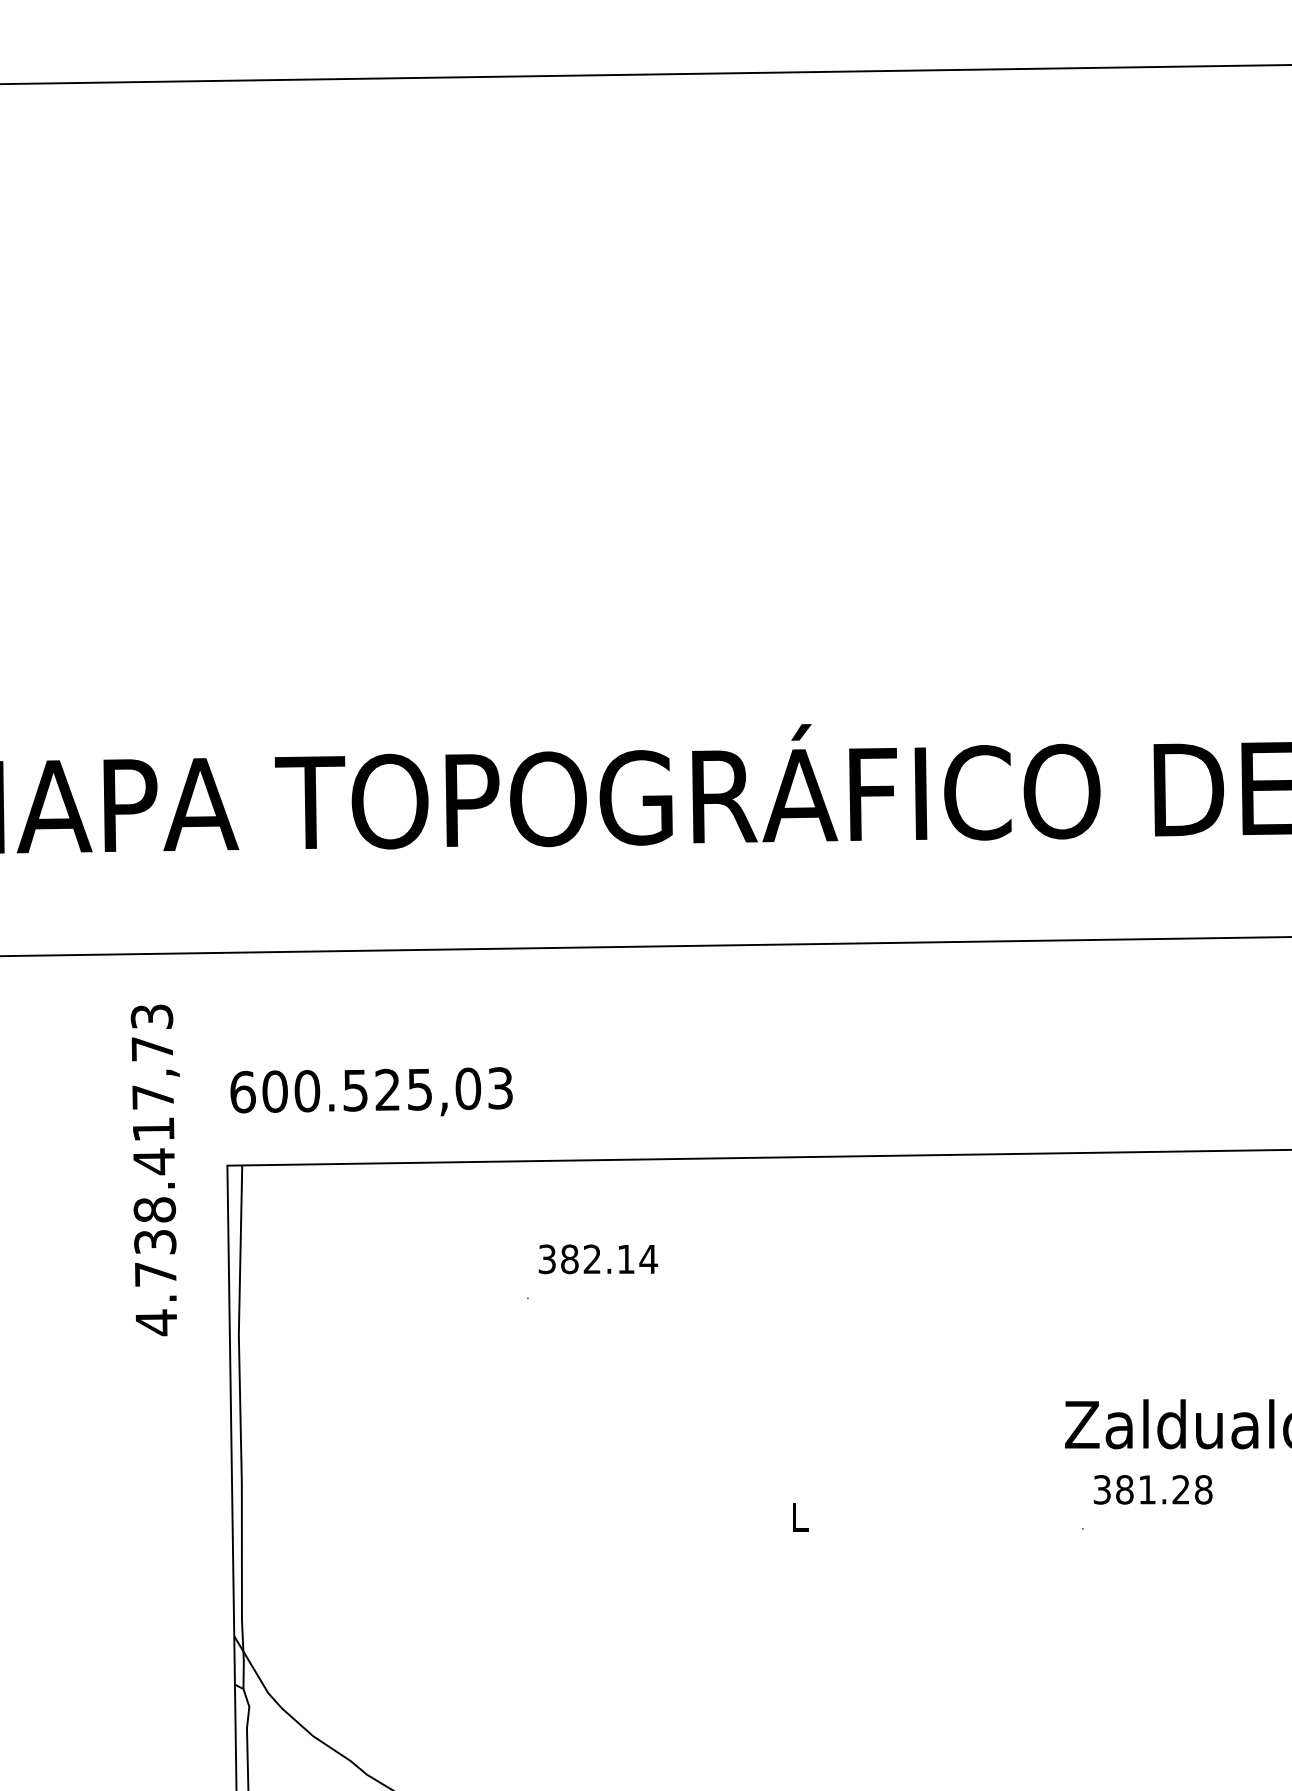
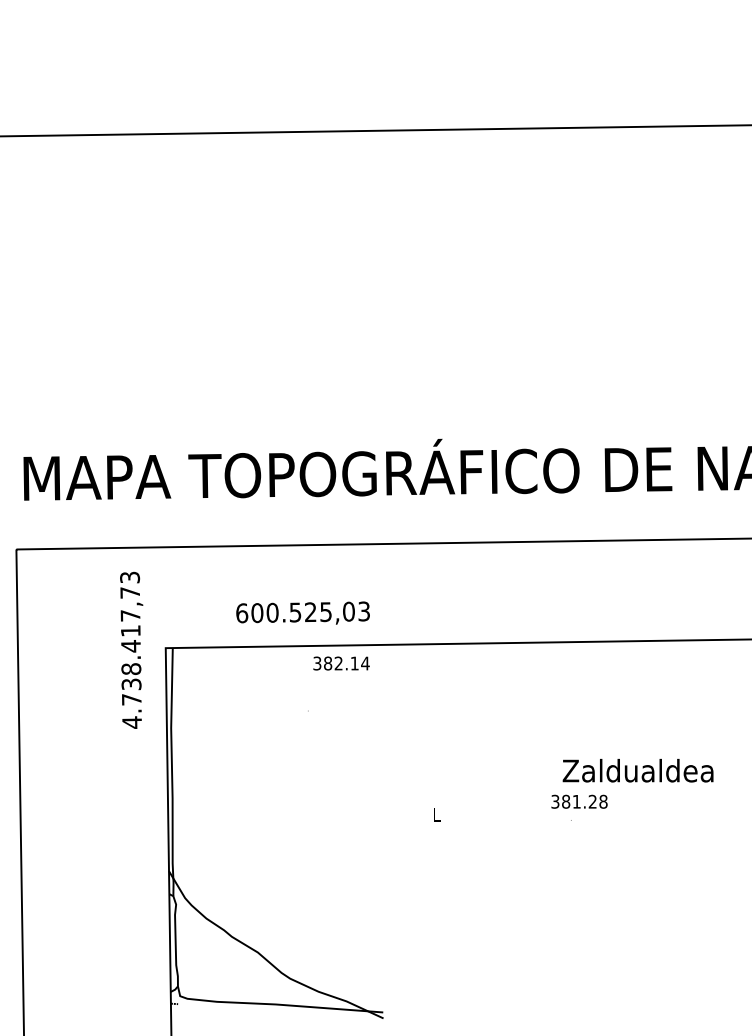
text: (370, 1090) -> (302, 612), moved
text: (598, 1259) -> (341, 663), moved
text: (1153, 1489) -> (579, 801), moved

